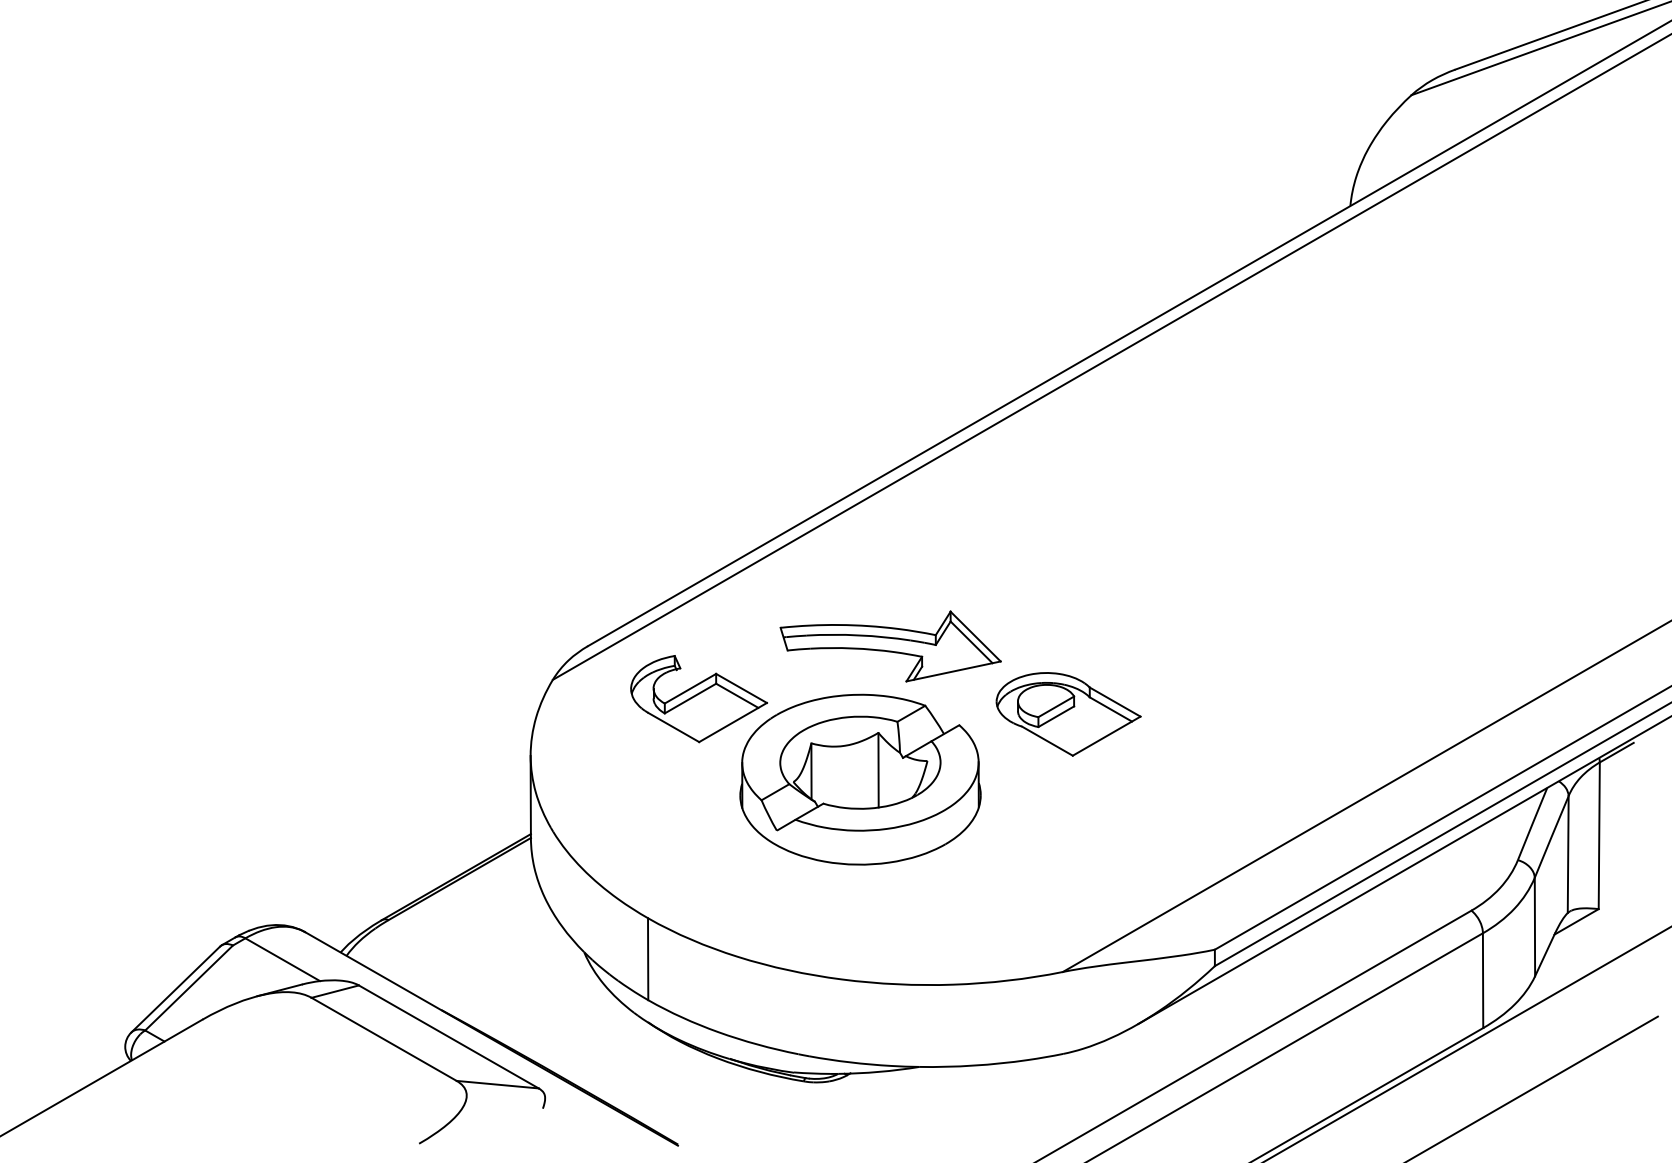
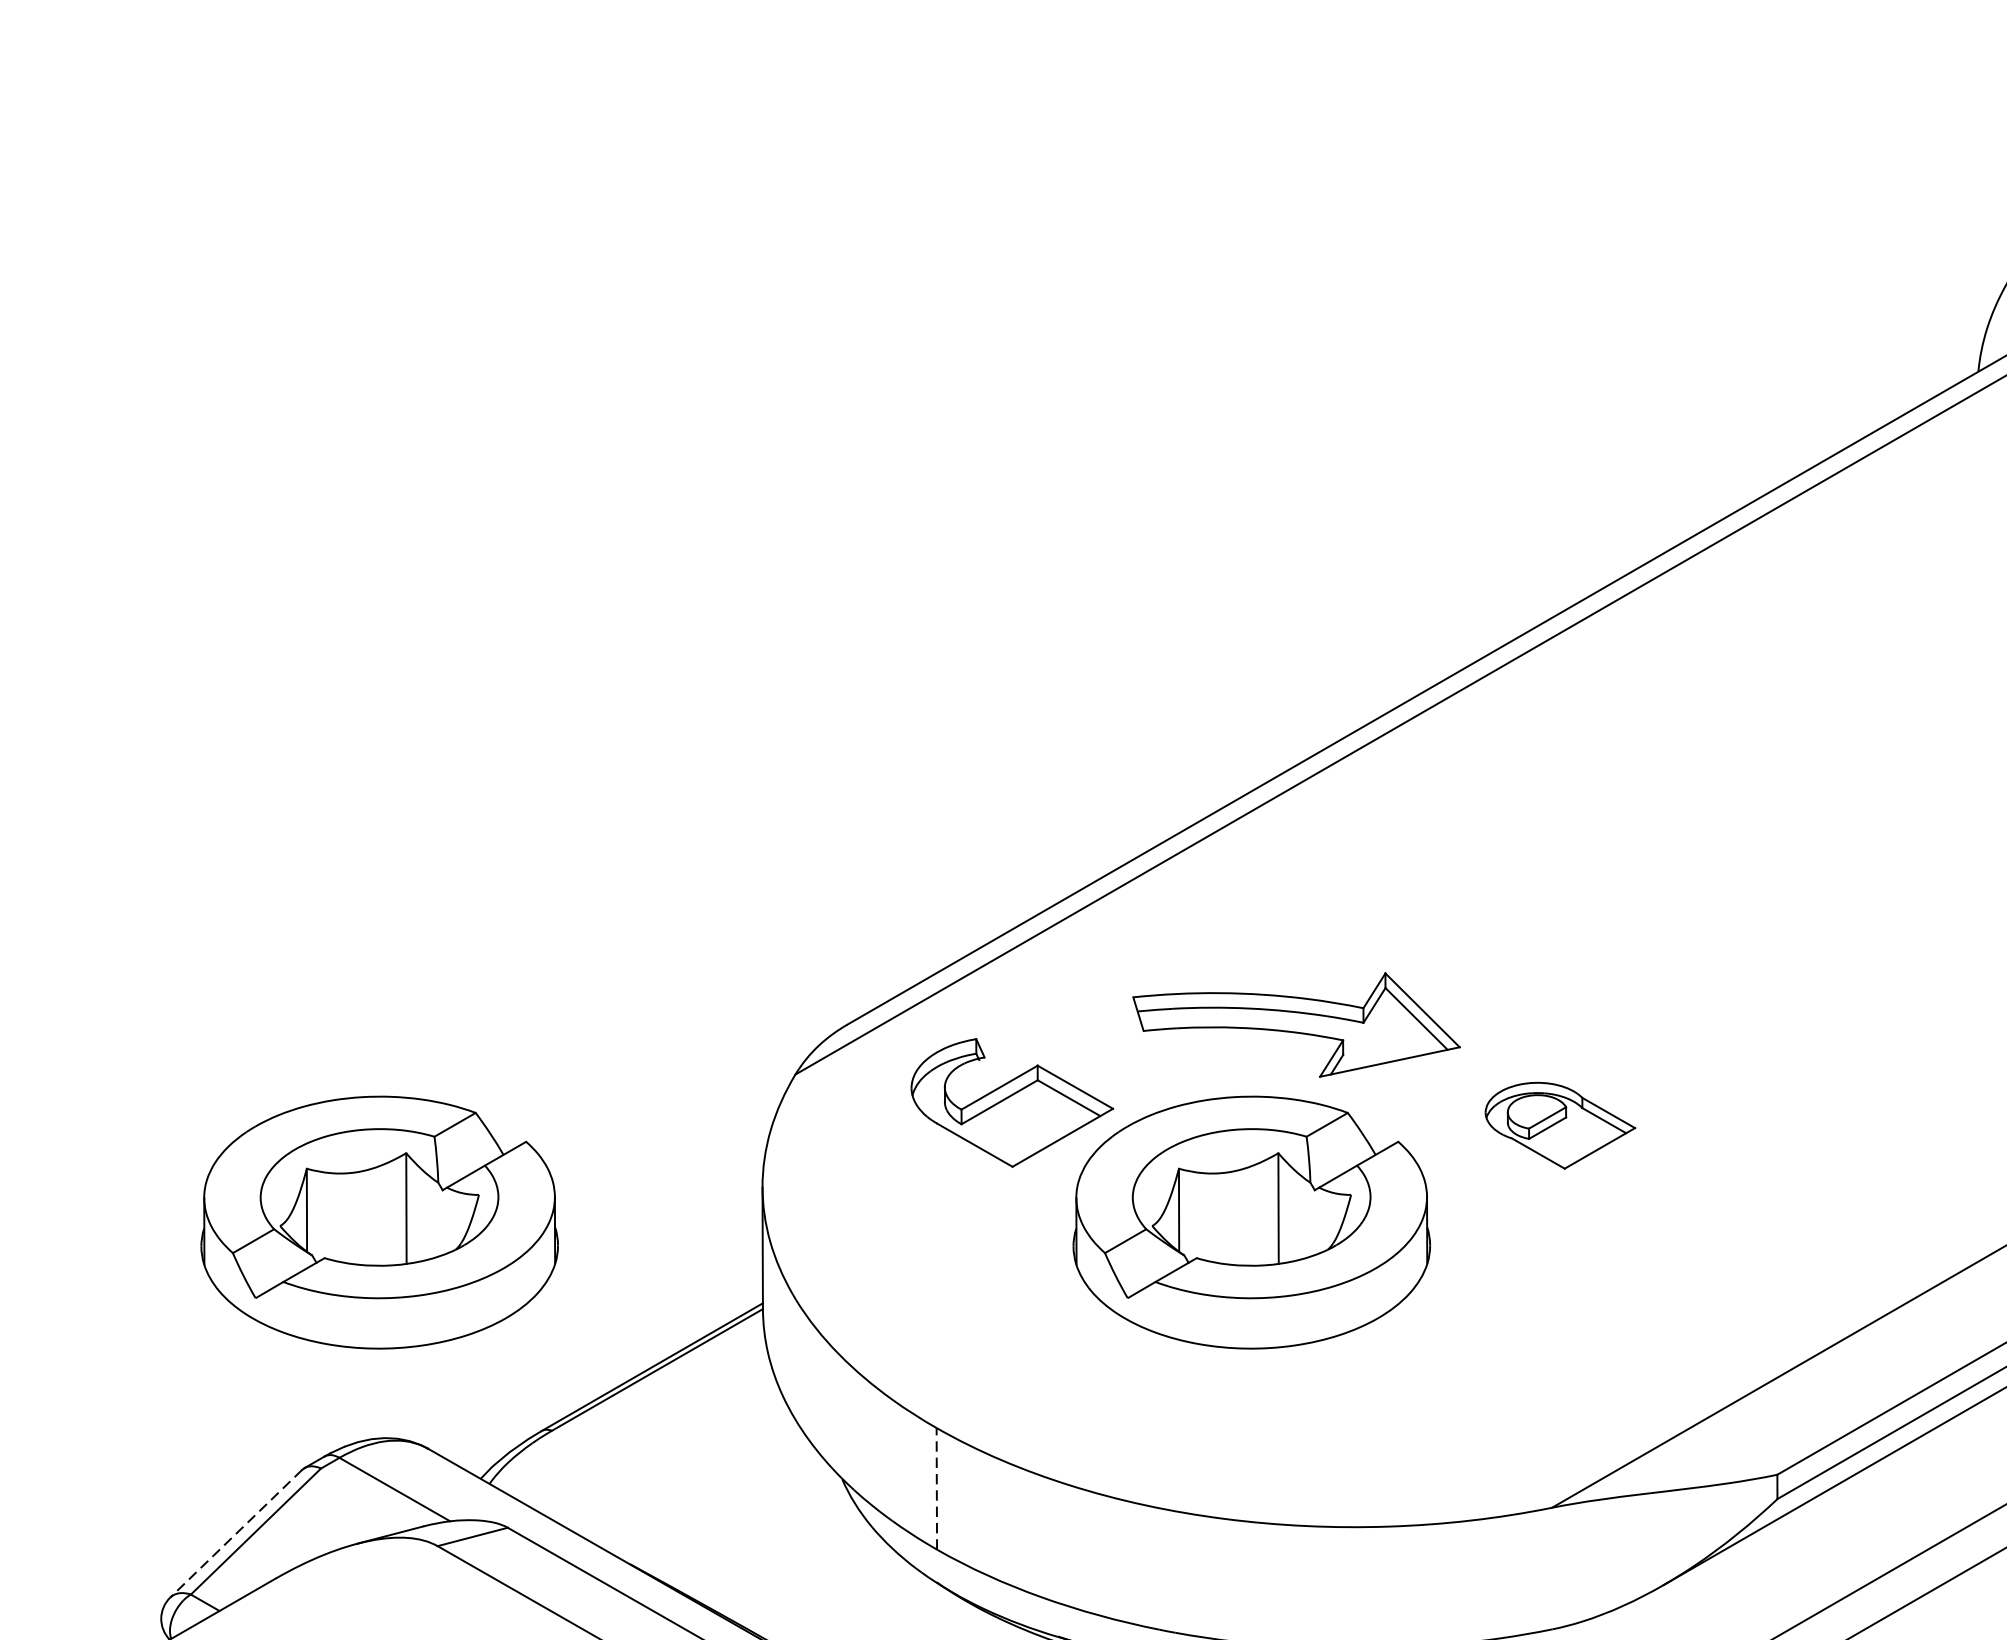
part: (1068, 714) -> (1560, 1125), size x0.7
part: (272, 779) -> (379, 1222), added
line: (648, 959) -> (937, 1489), solid -> dashed
line: (175, 989) -> (235, 1533), solid -> dashed

